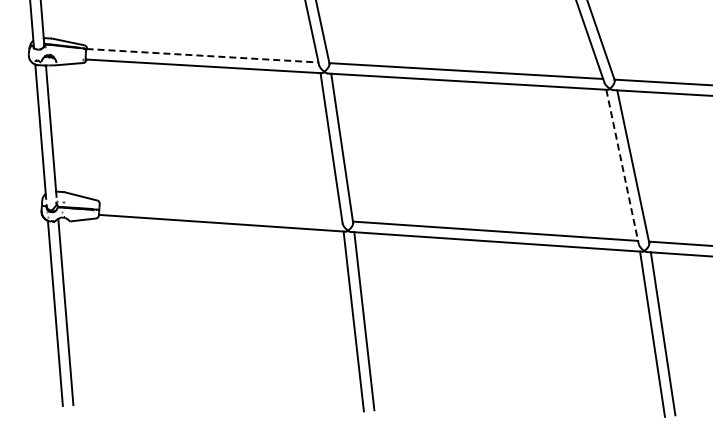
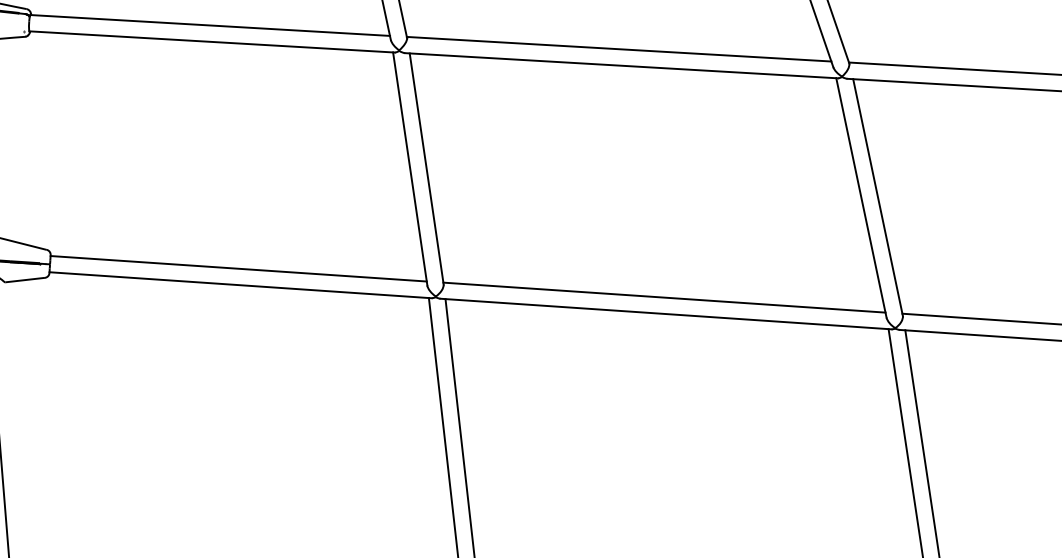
line: (203, 55) -> (211, 25), dashed -> solid
line: (622, 166) -> (861, 197), dashed -> solid
line: (220, 212) -> (237, 268), added

